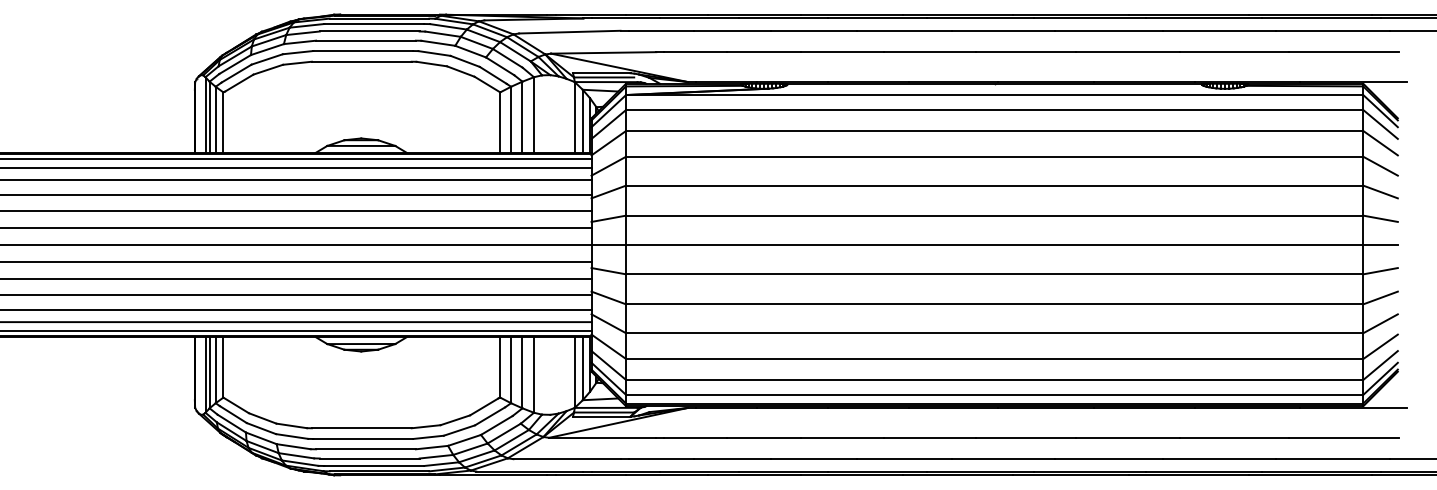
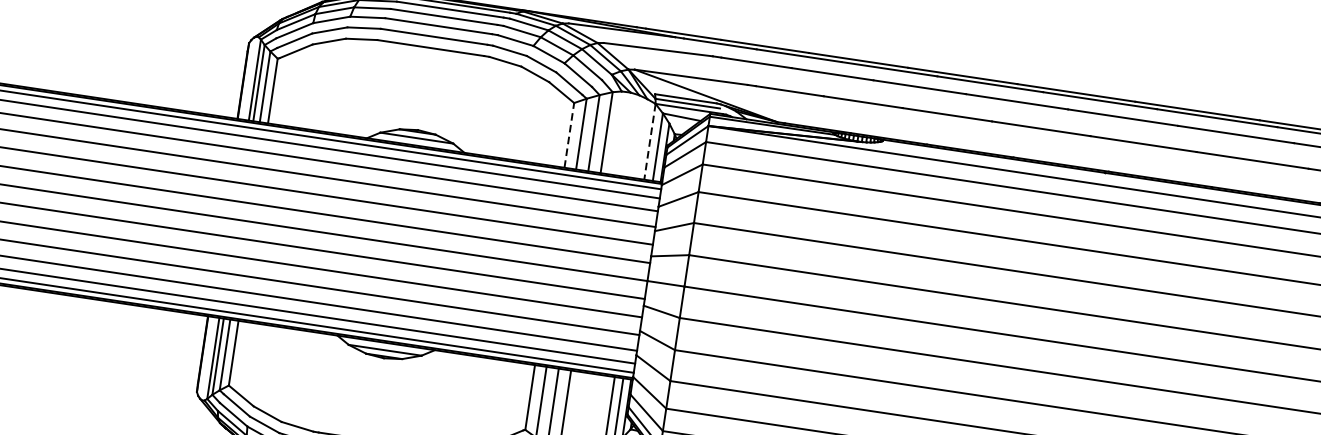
line: (574, 117) -> (649, 141), solid -> dashed
line: (500, 122) -> (569, 135), solid -> dashed

